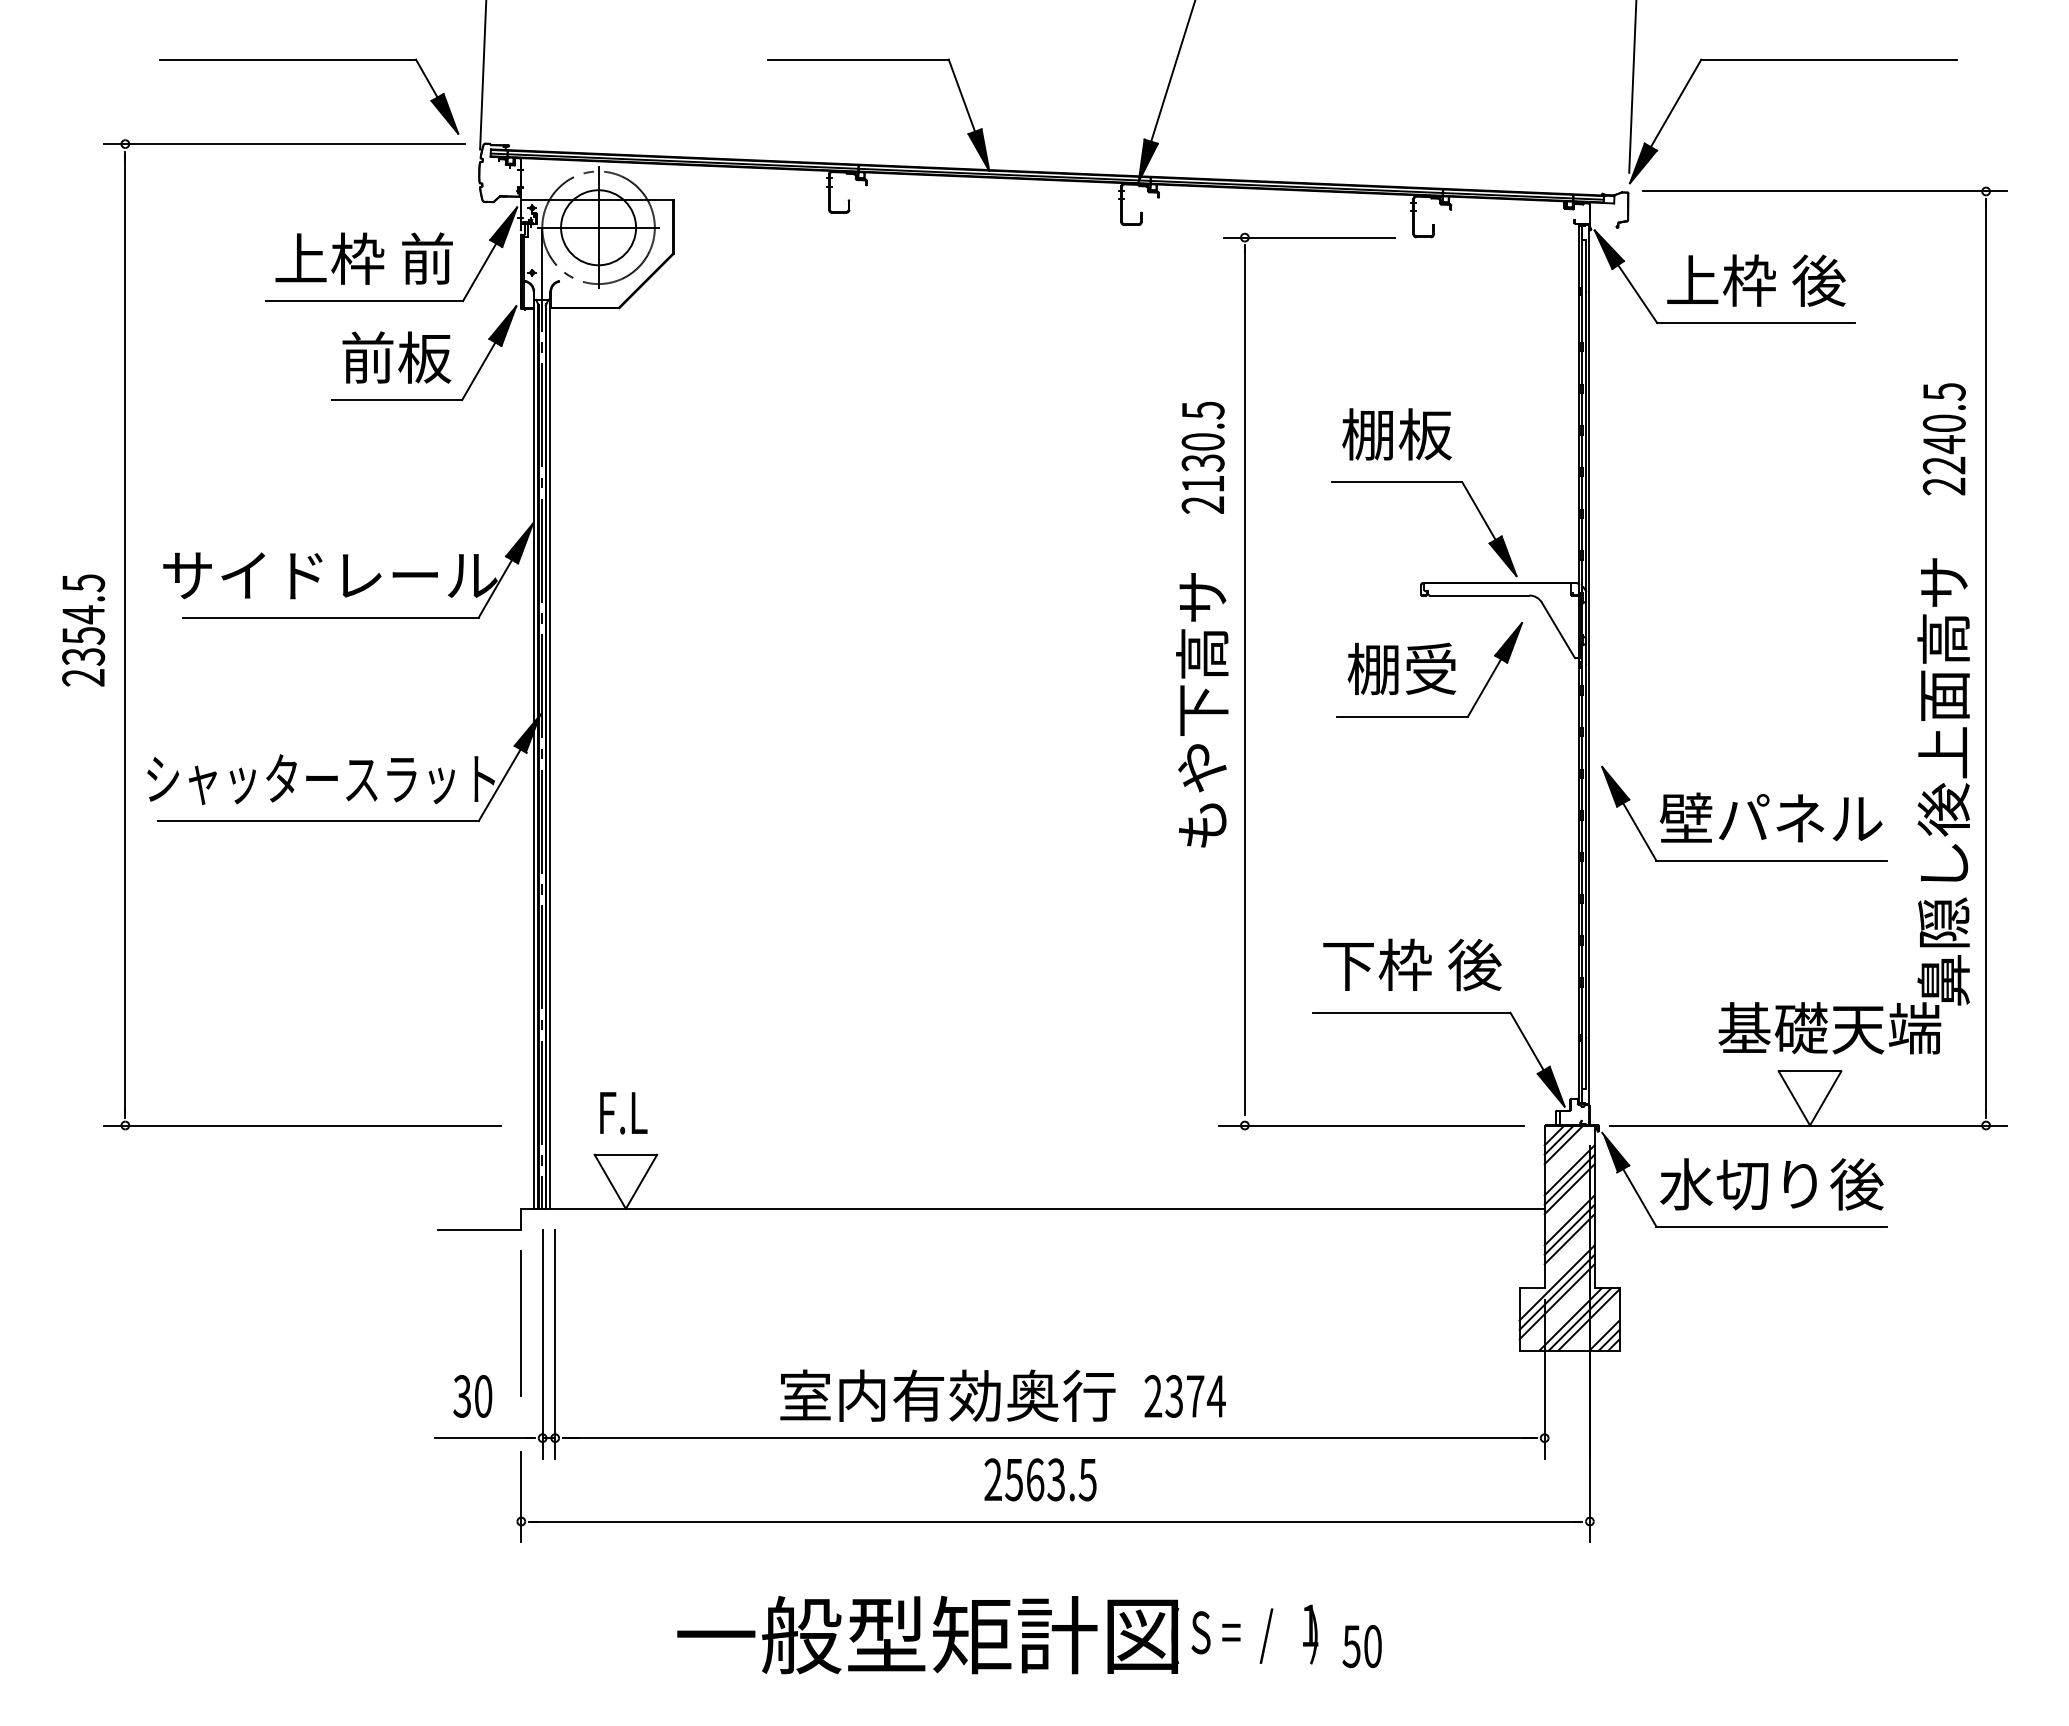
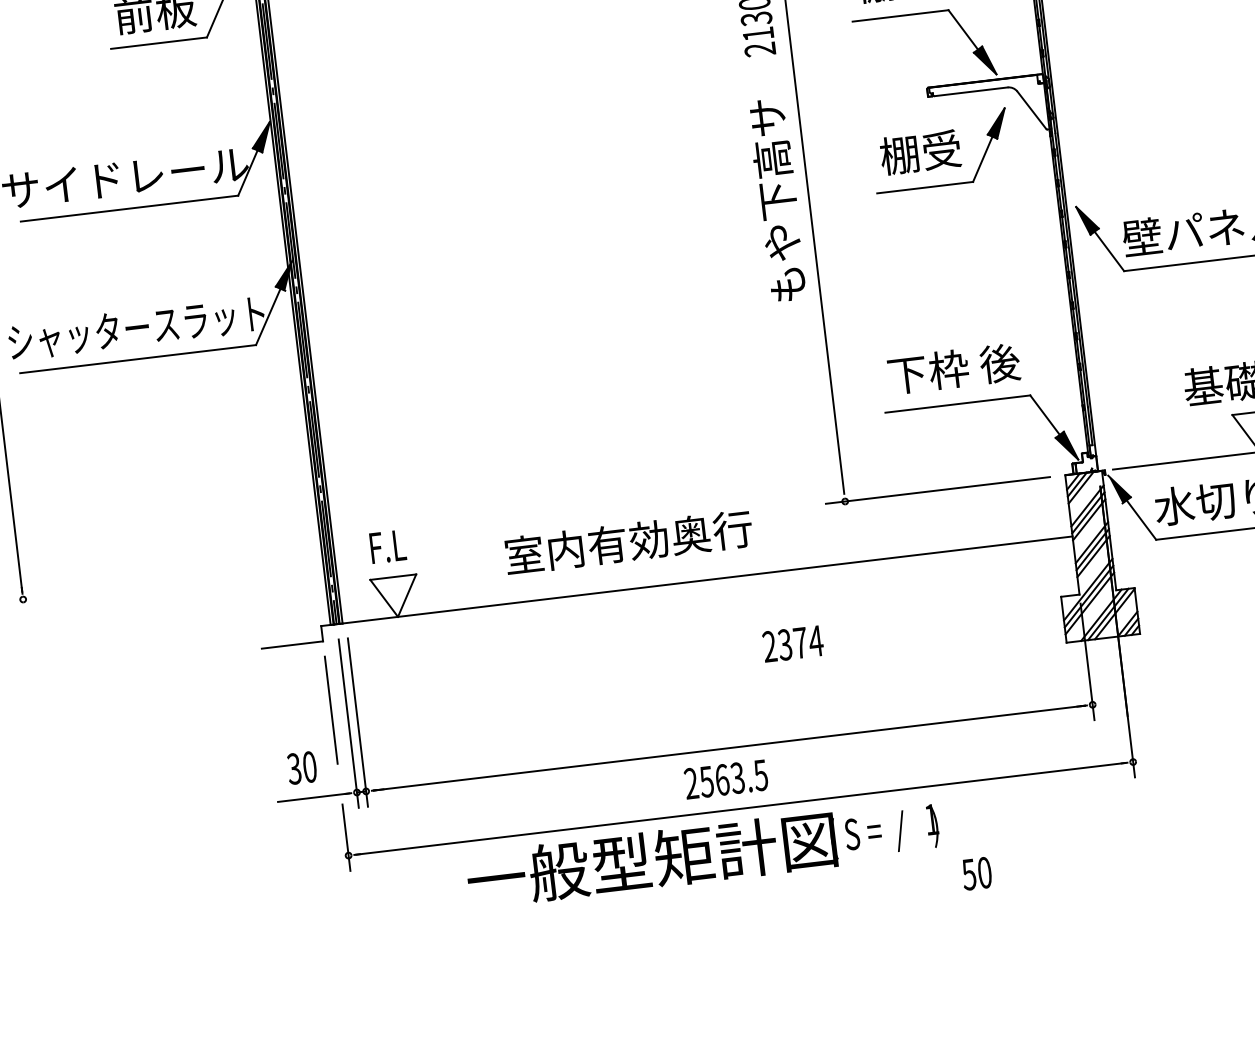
line: (302, 1125) -> (153, 583), removed
text: (947, 1395) -> (628, 542), moved
text: (1184, 1396) -> (792, 644), moved
text: (997, 1634) -> (702, 853), moved

